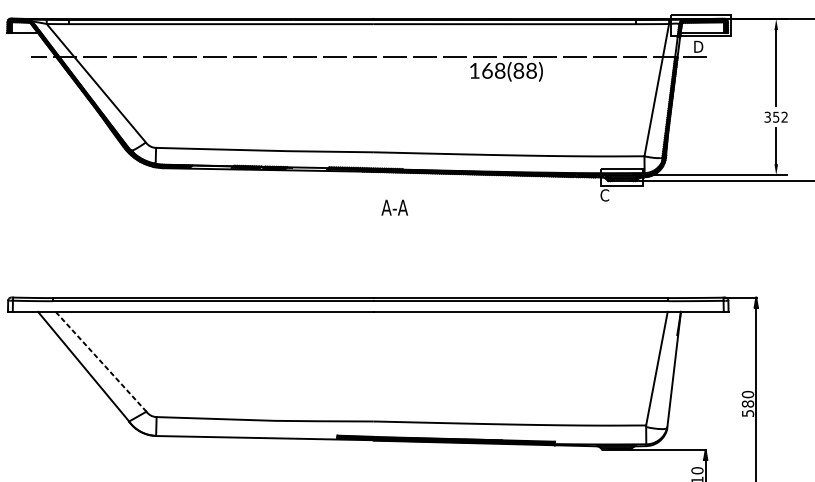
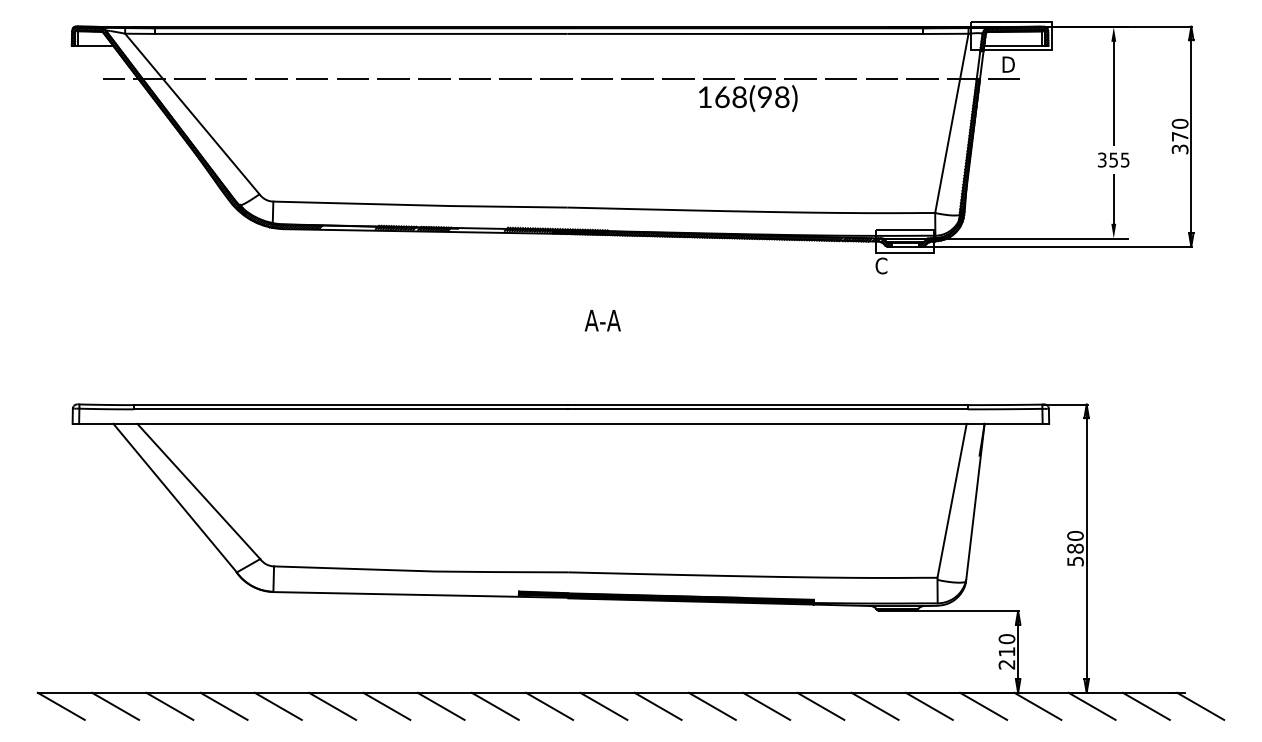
text: (518, 71) -> (764, 98), 168(88) -> 168(98)
text: (784, 116) -> (1125, 159), 352 -> 355
text: (394, 207) -> (602, 320), moved
line: (101, 361) -> (199, 491), dashed -> solid

